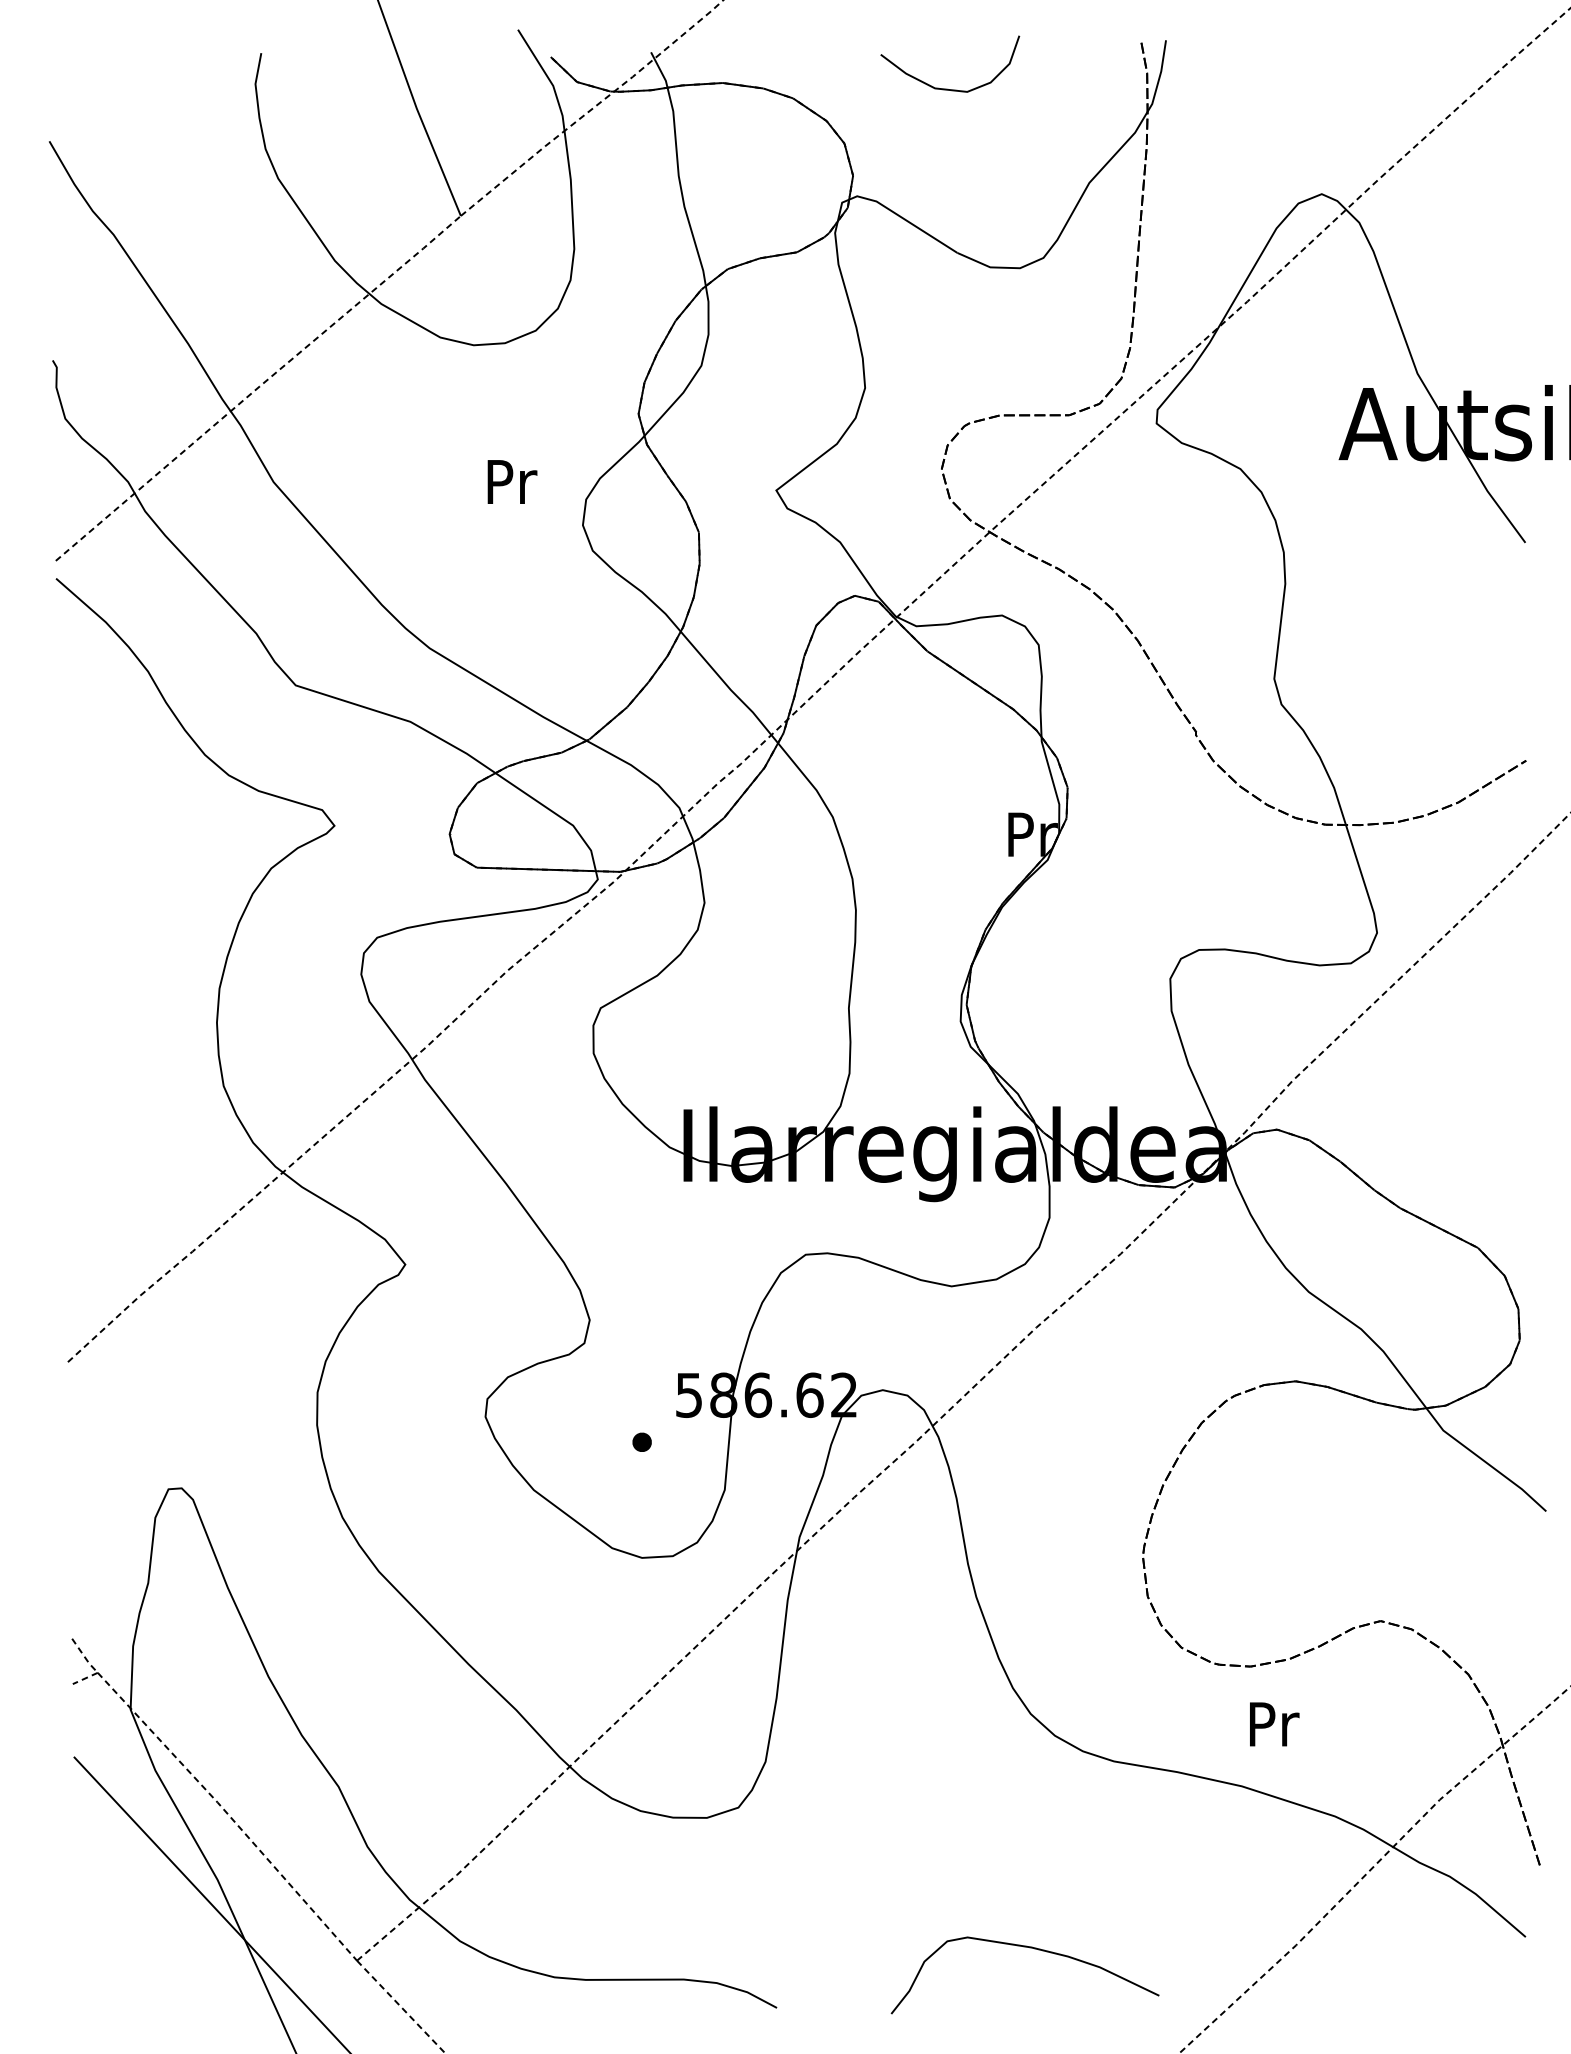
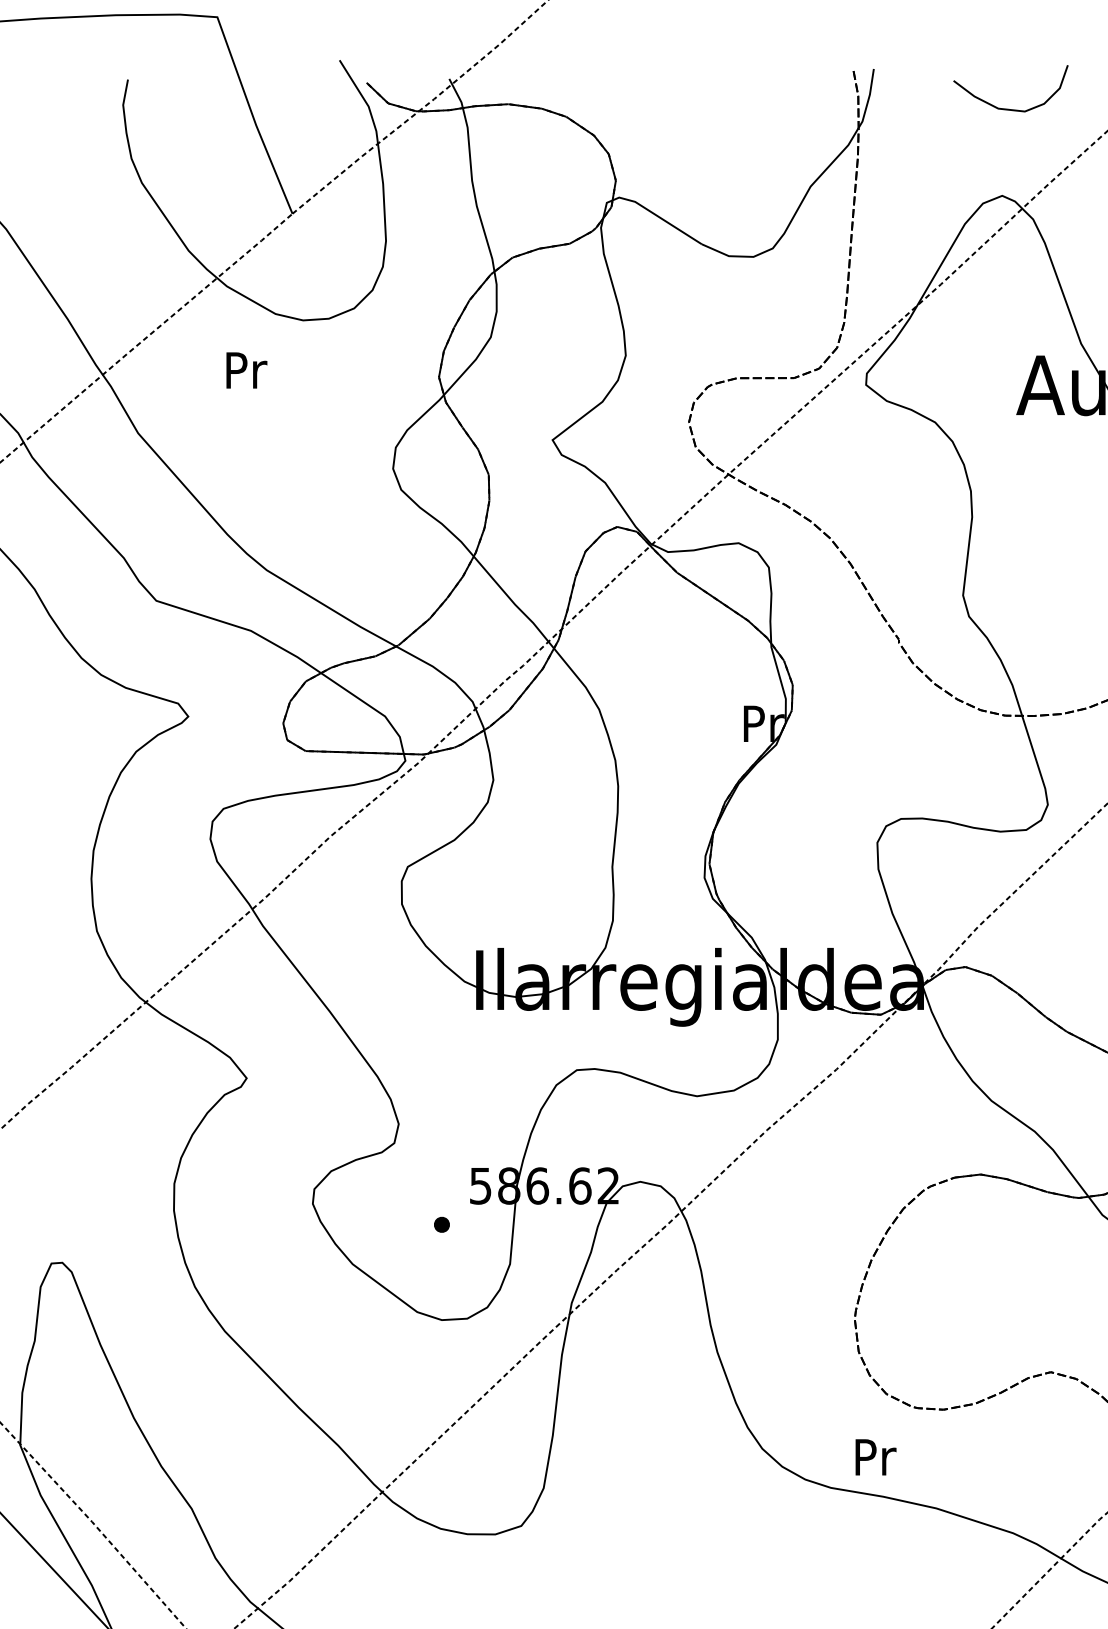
curve: (947, 88) -> (1008, 108), moved
text: (512, 481) -> (246, 370), moved
text: (1274, 1724) -> (875, 1457), moved

